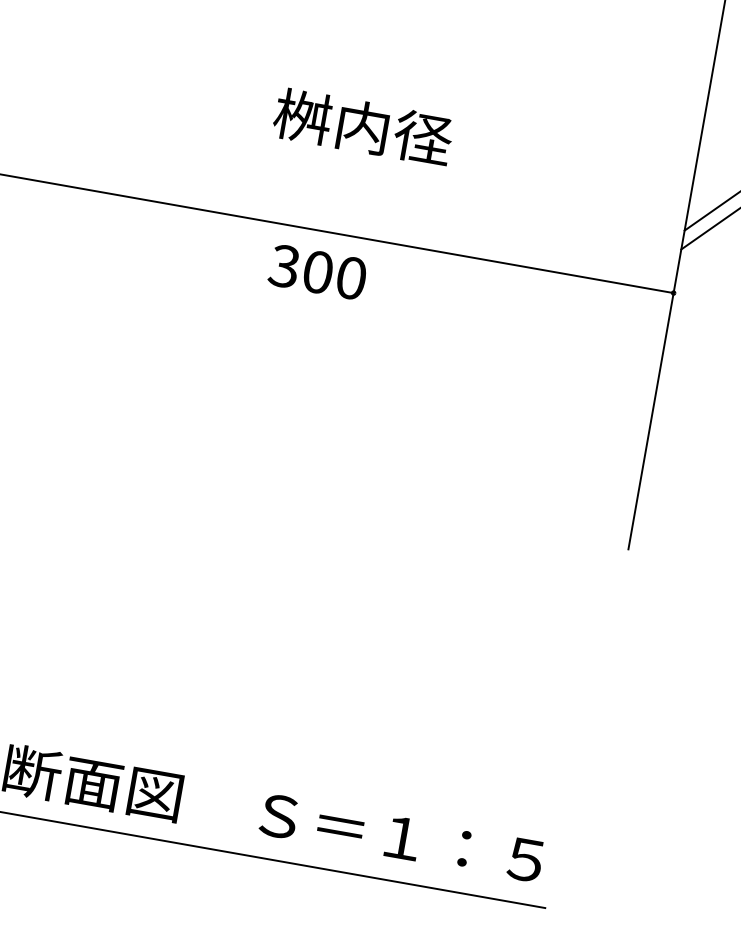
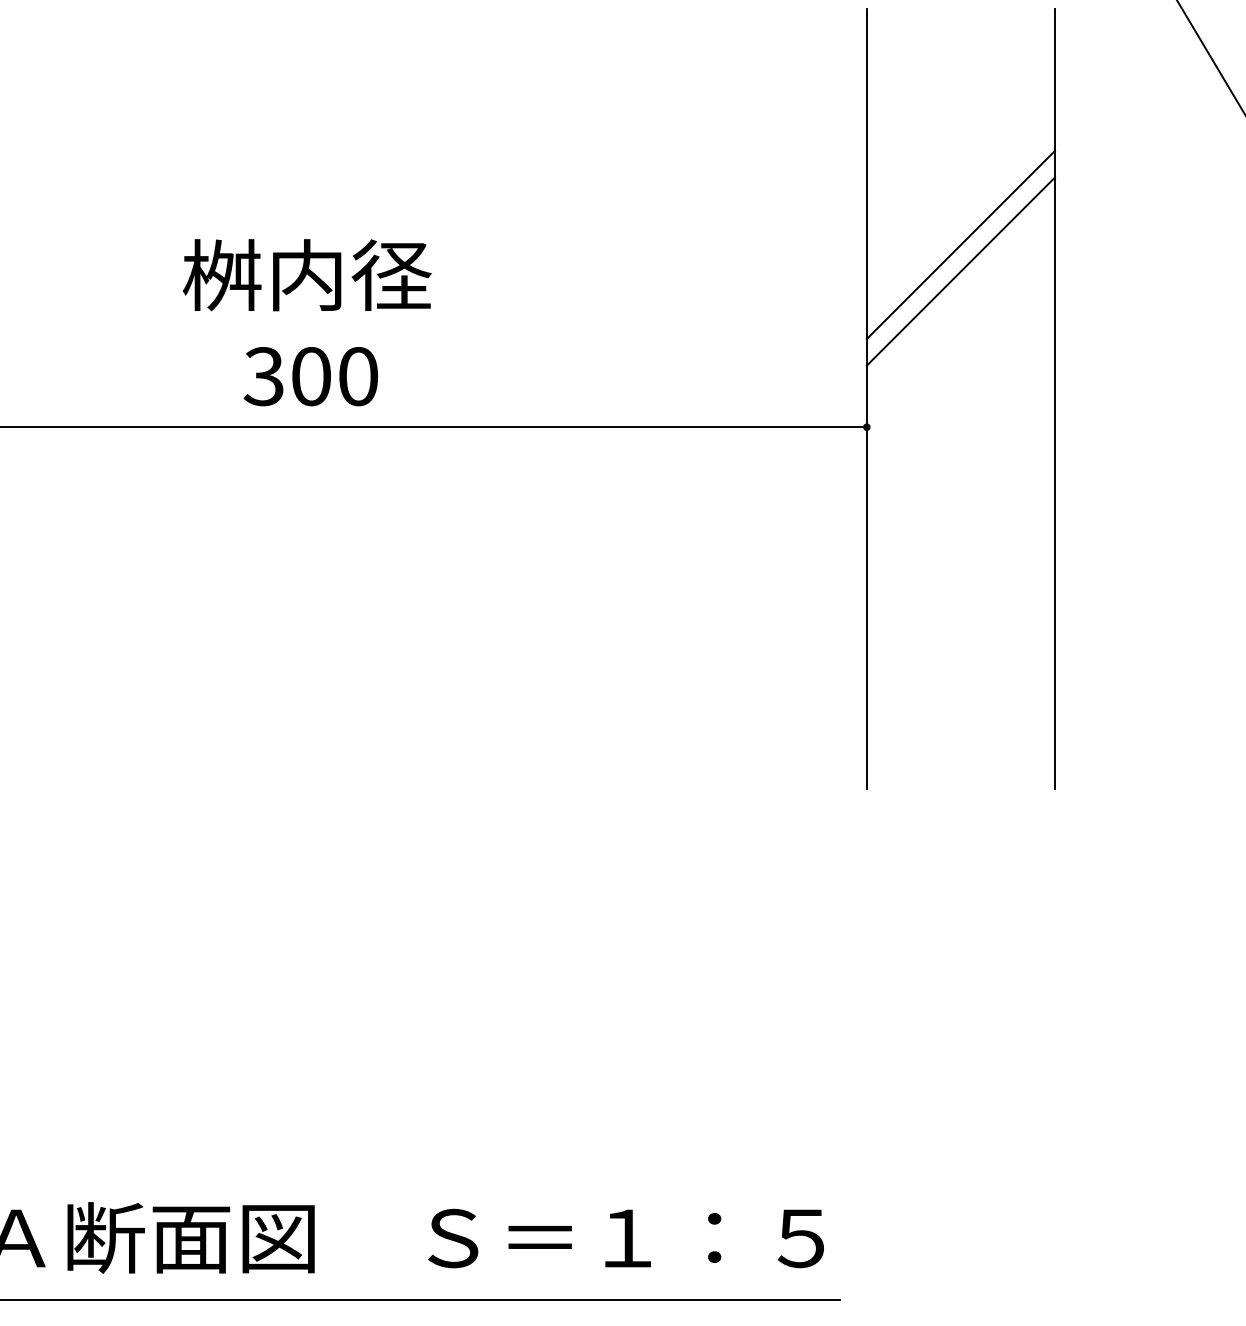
text: (362, 127) -> (306, 275), moved
text: (317, 272) -> (310, 376), moved

